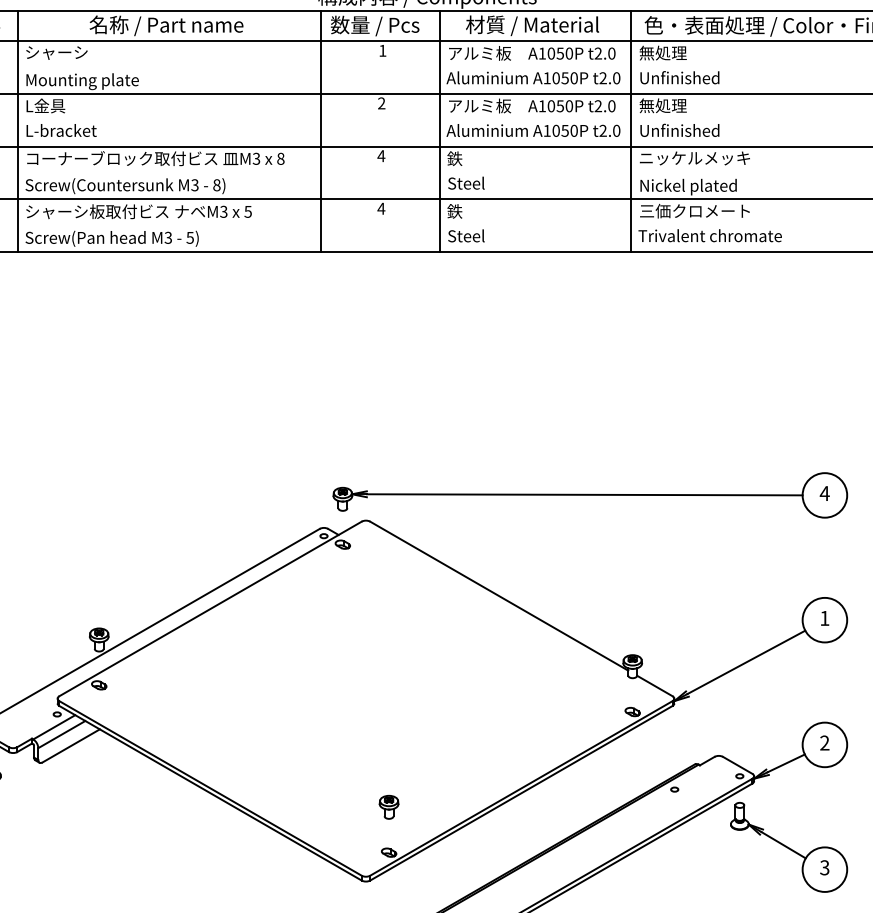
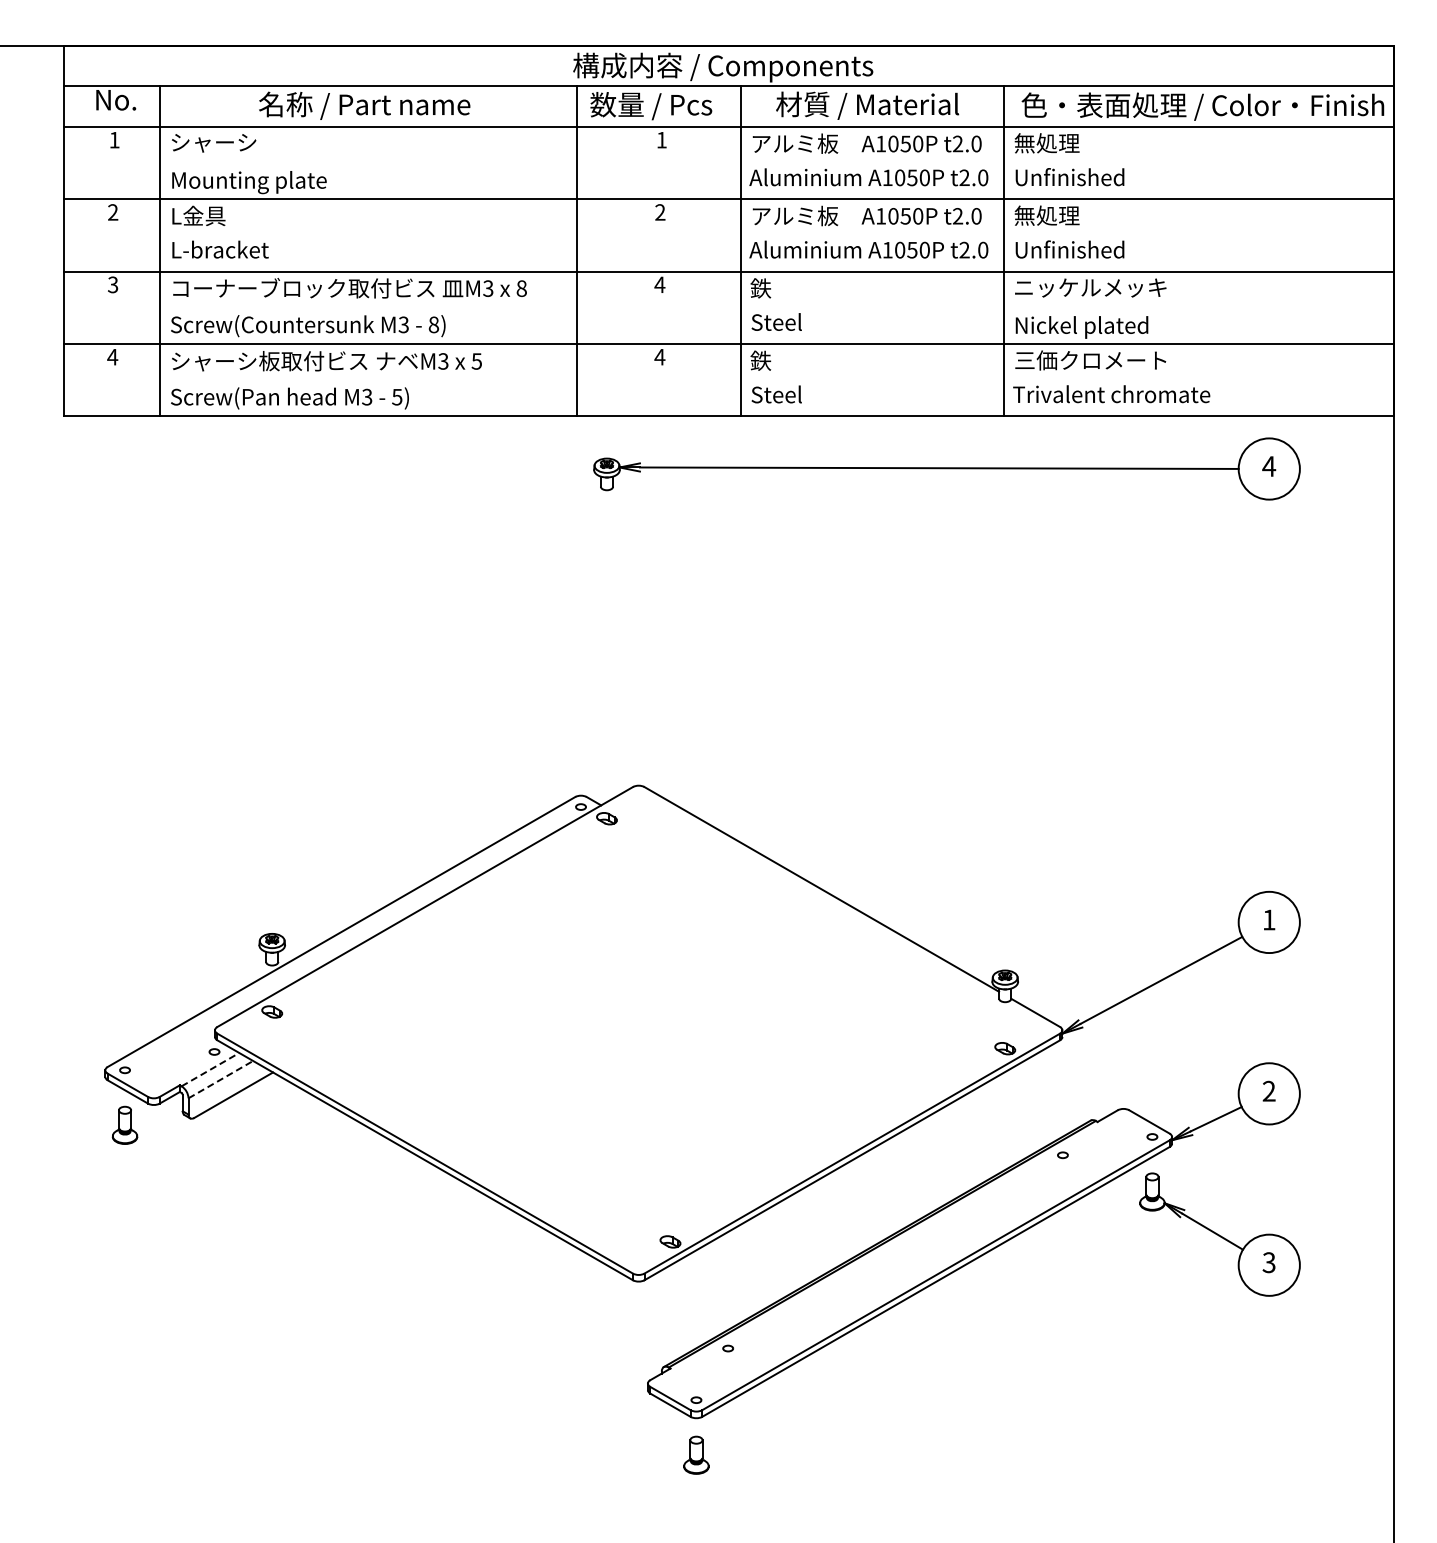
part: (589, 495) -> (946, 468), moved
line: (54, 727) -> (210, 1069), solid -> dashed
line: (62, 734) -> (221, 1079), solid -> dashed
part: (389, 807) -> (670, 1179), removed

